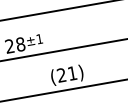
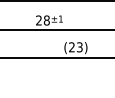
text: (72, 73) -> (79, 47), (21) -> (23)

